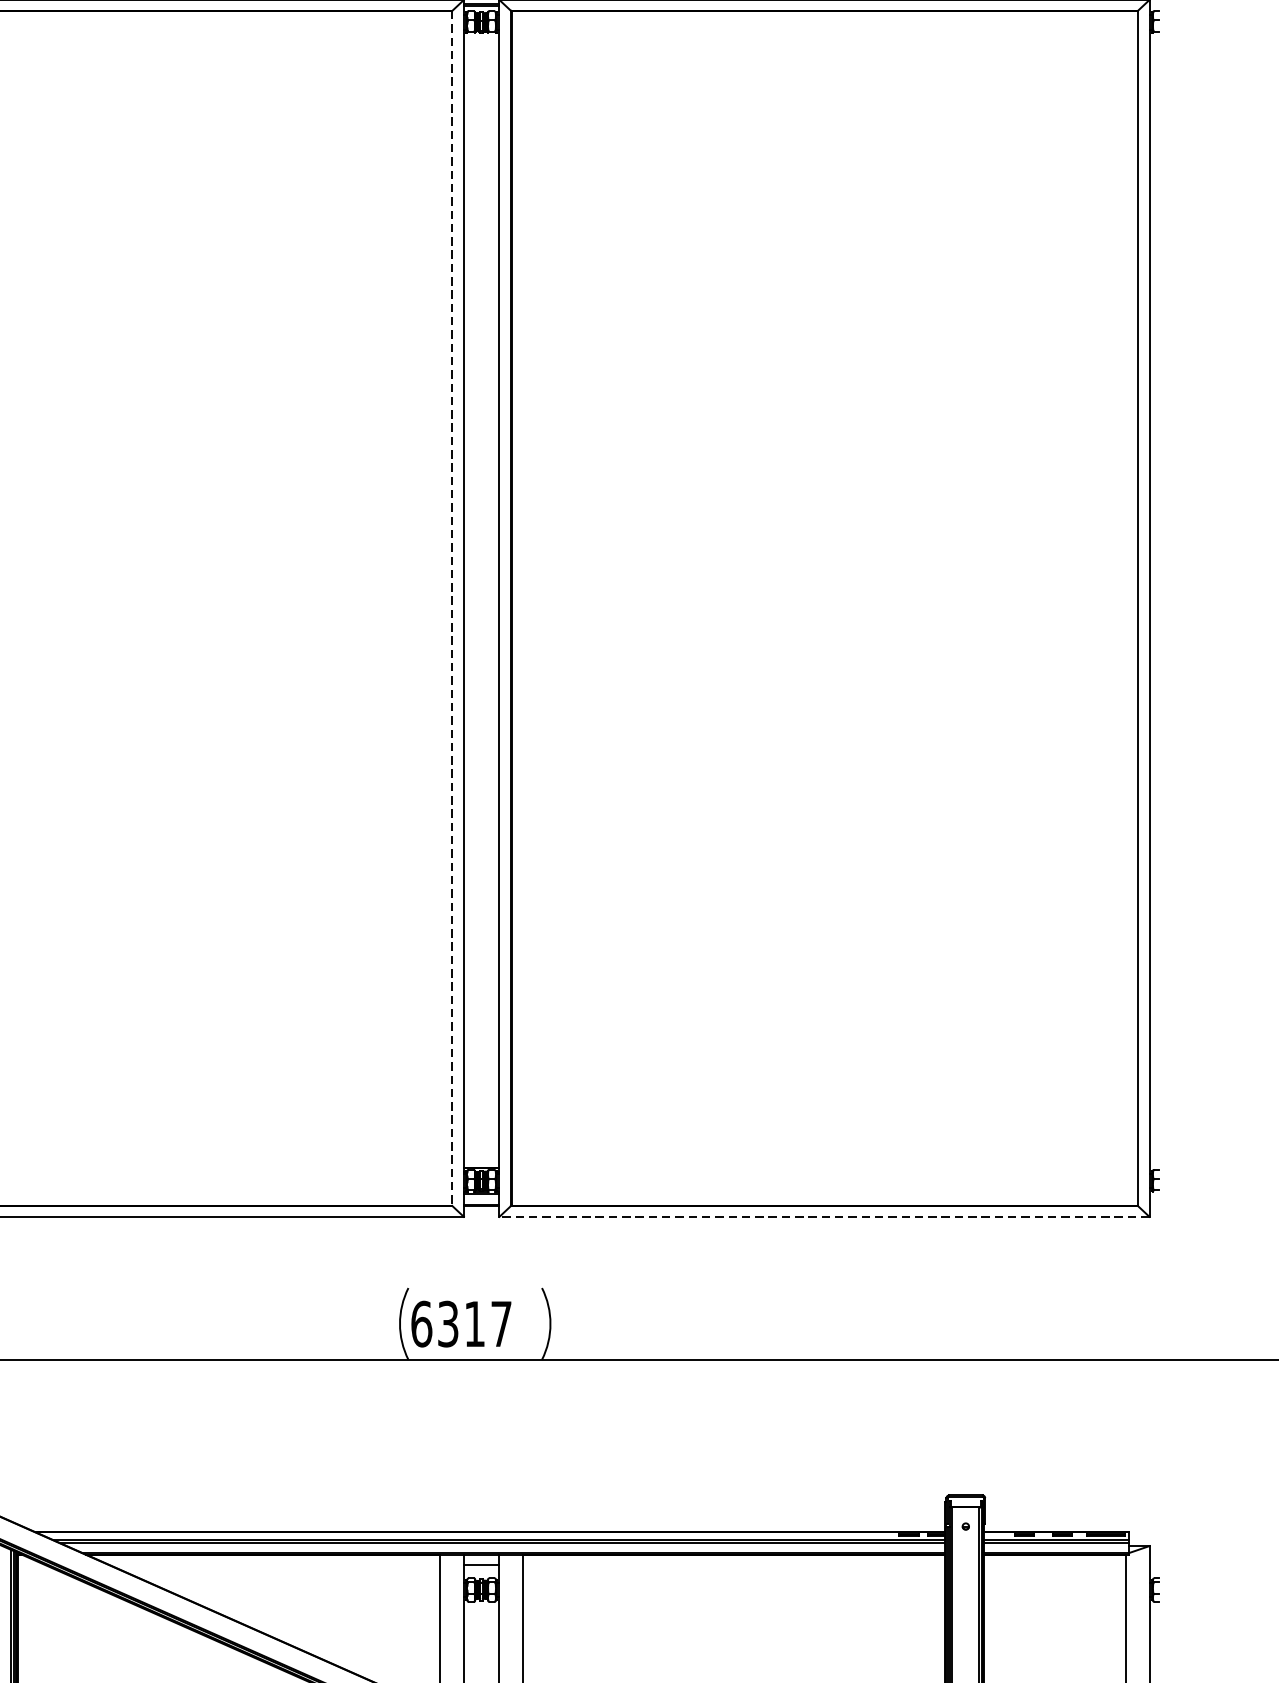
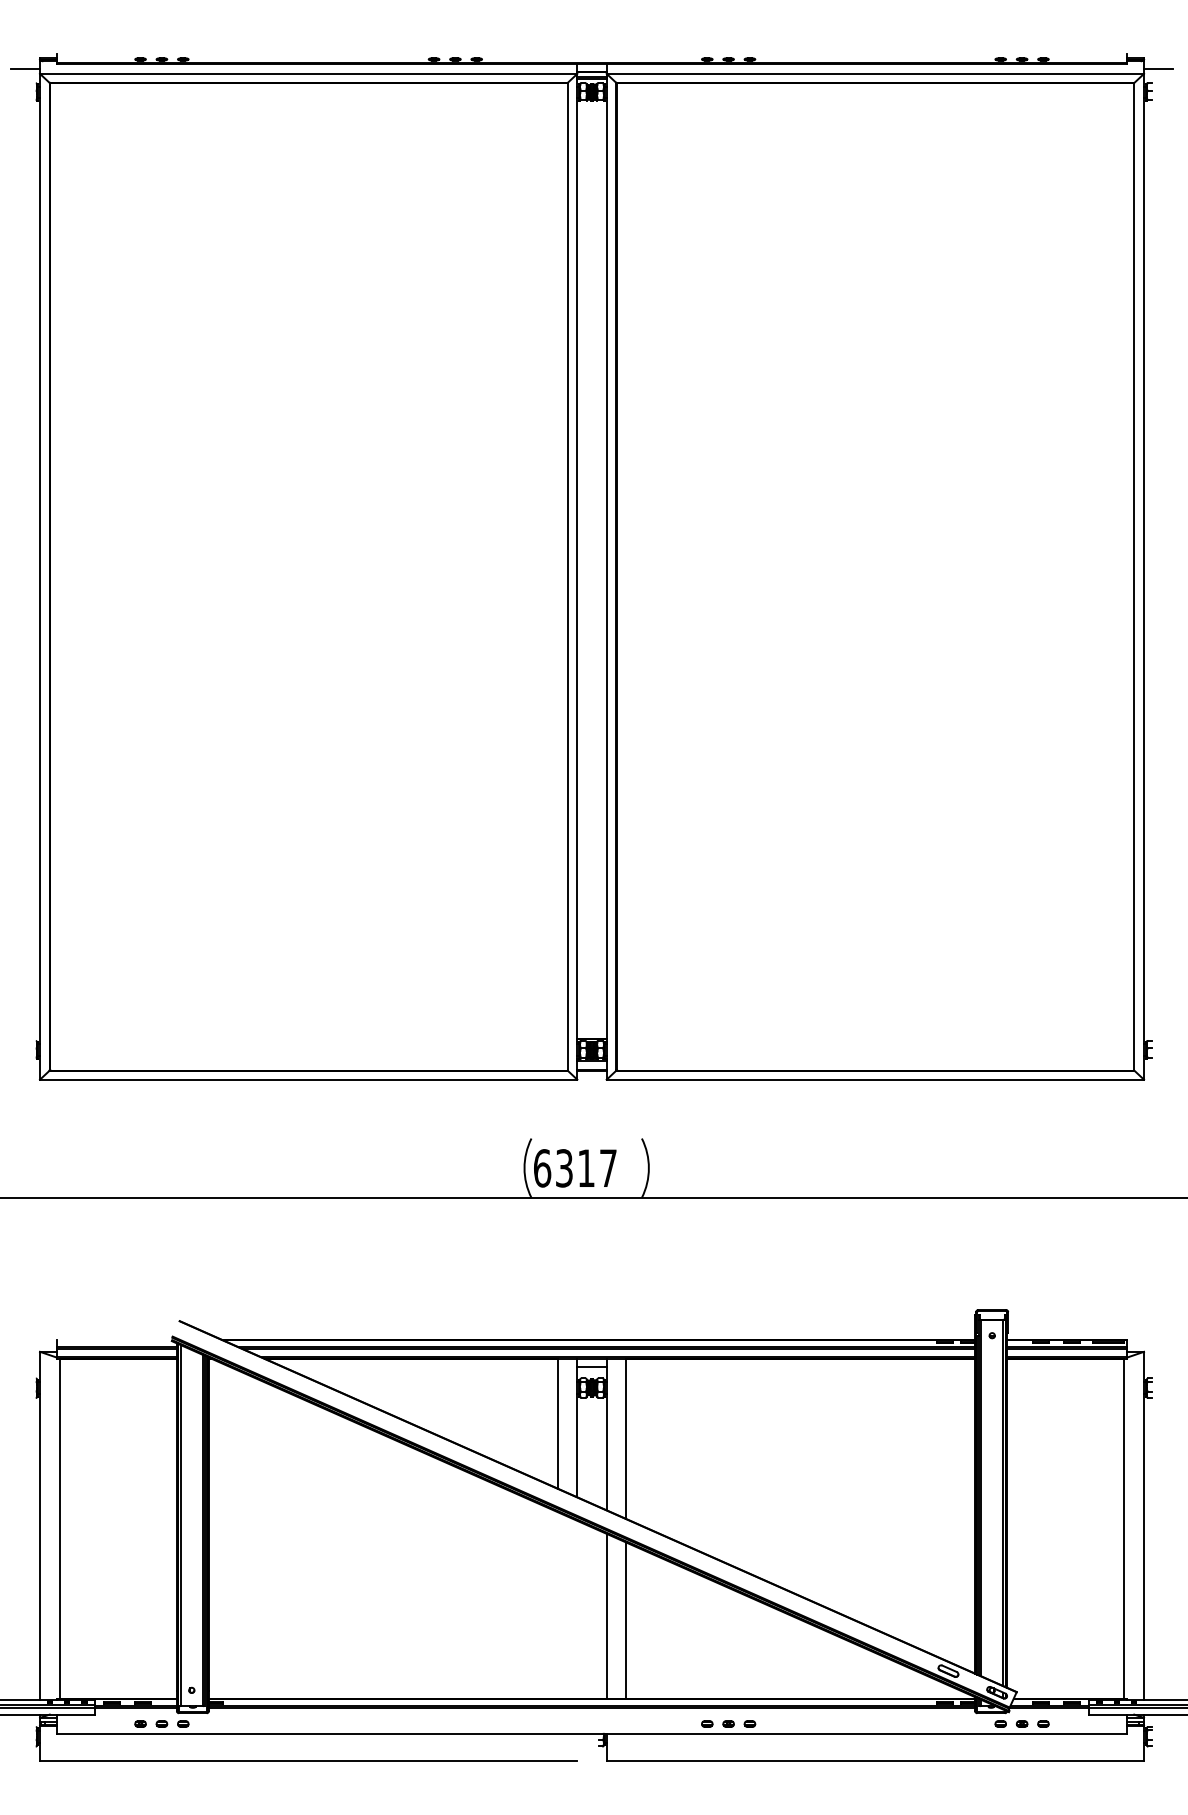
line: (452, 608) -> (567, 576), dashed -> solid
line: (824, 1216) -> (875, 1079), dashed -> solid

